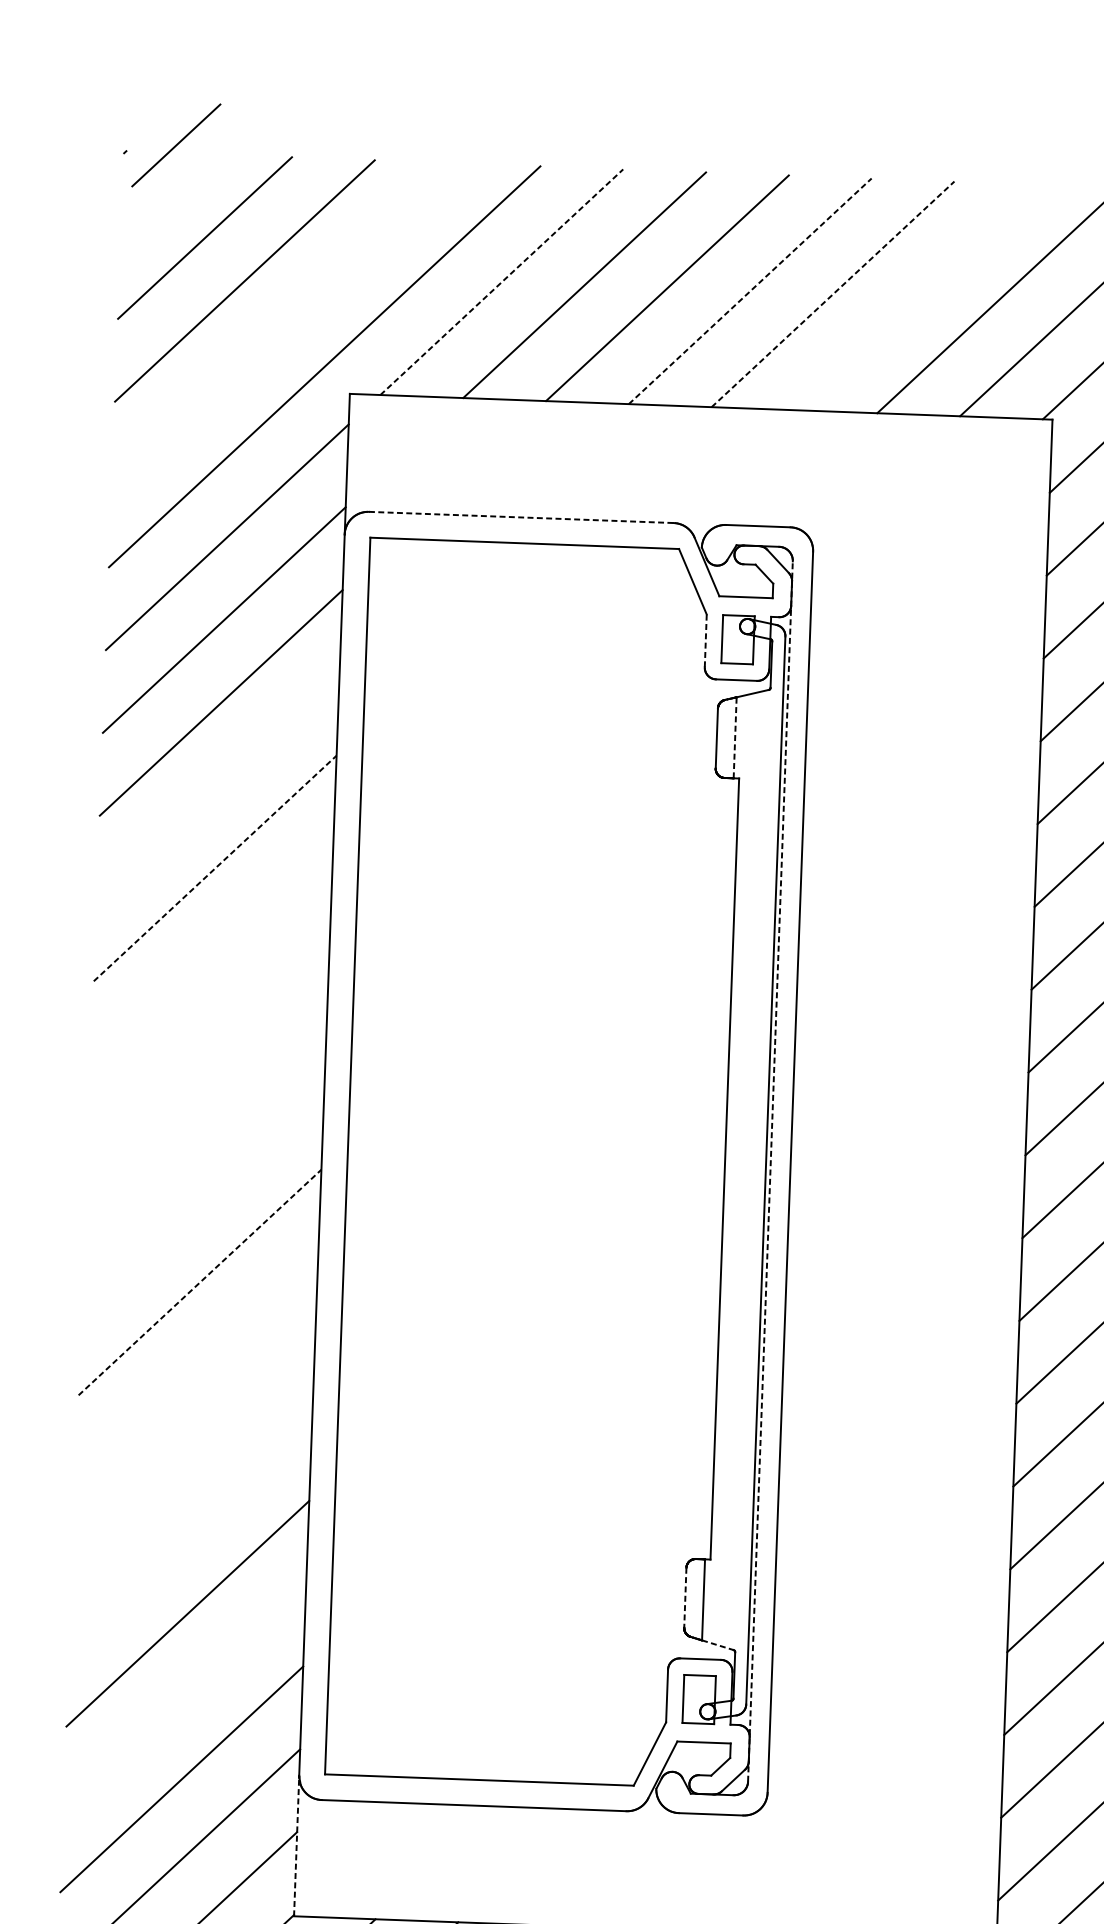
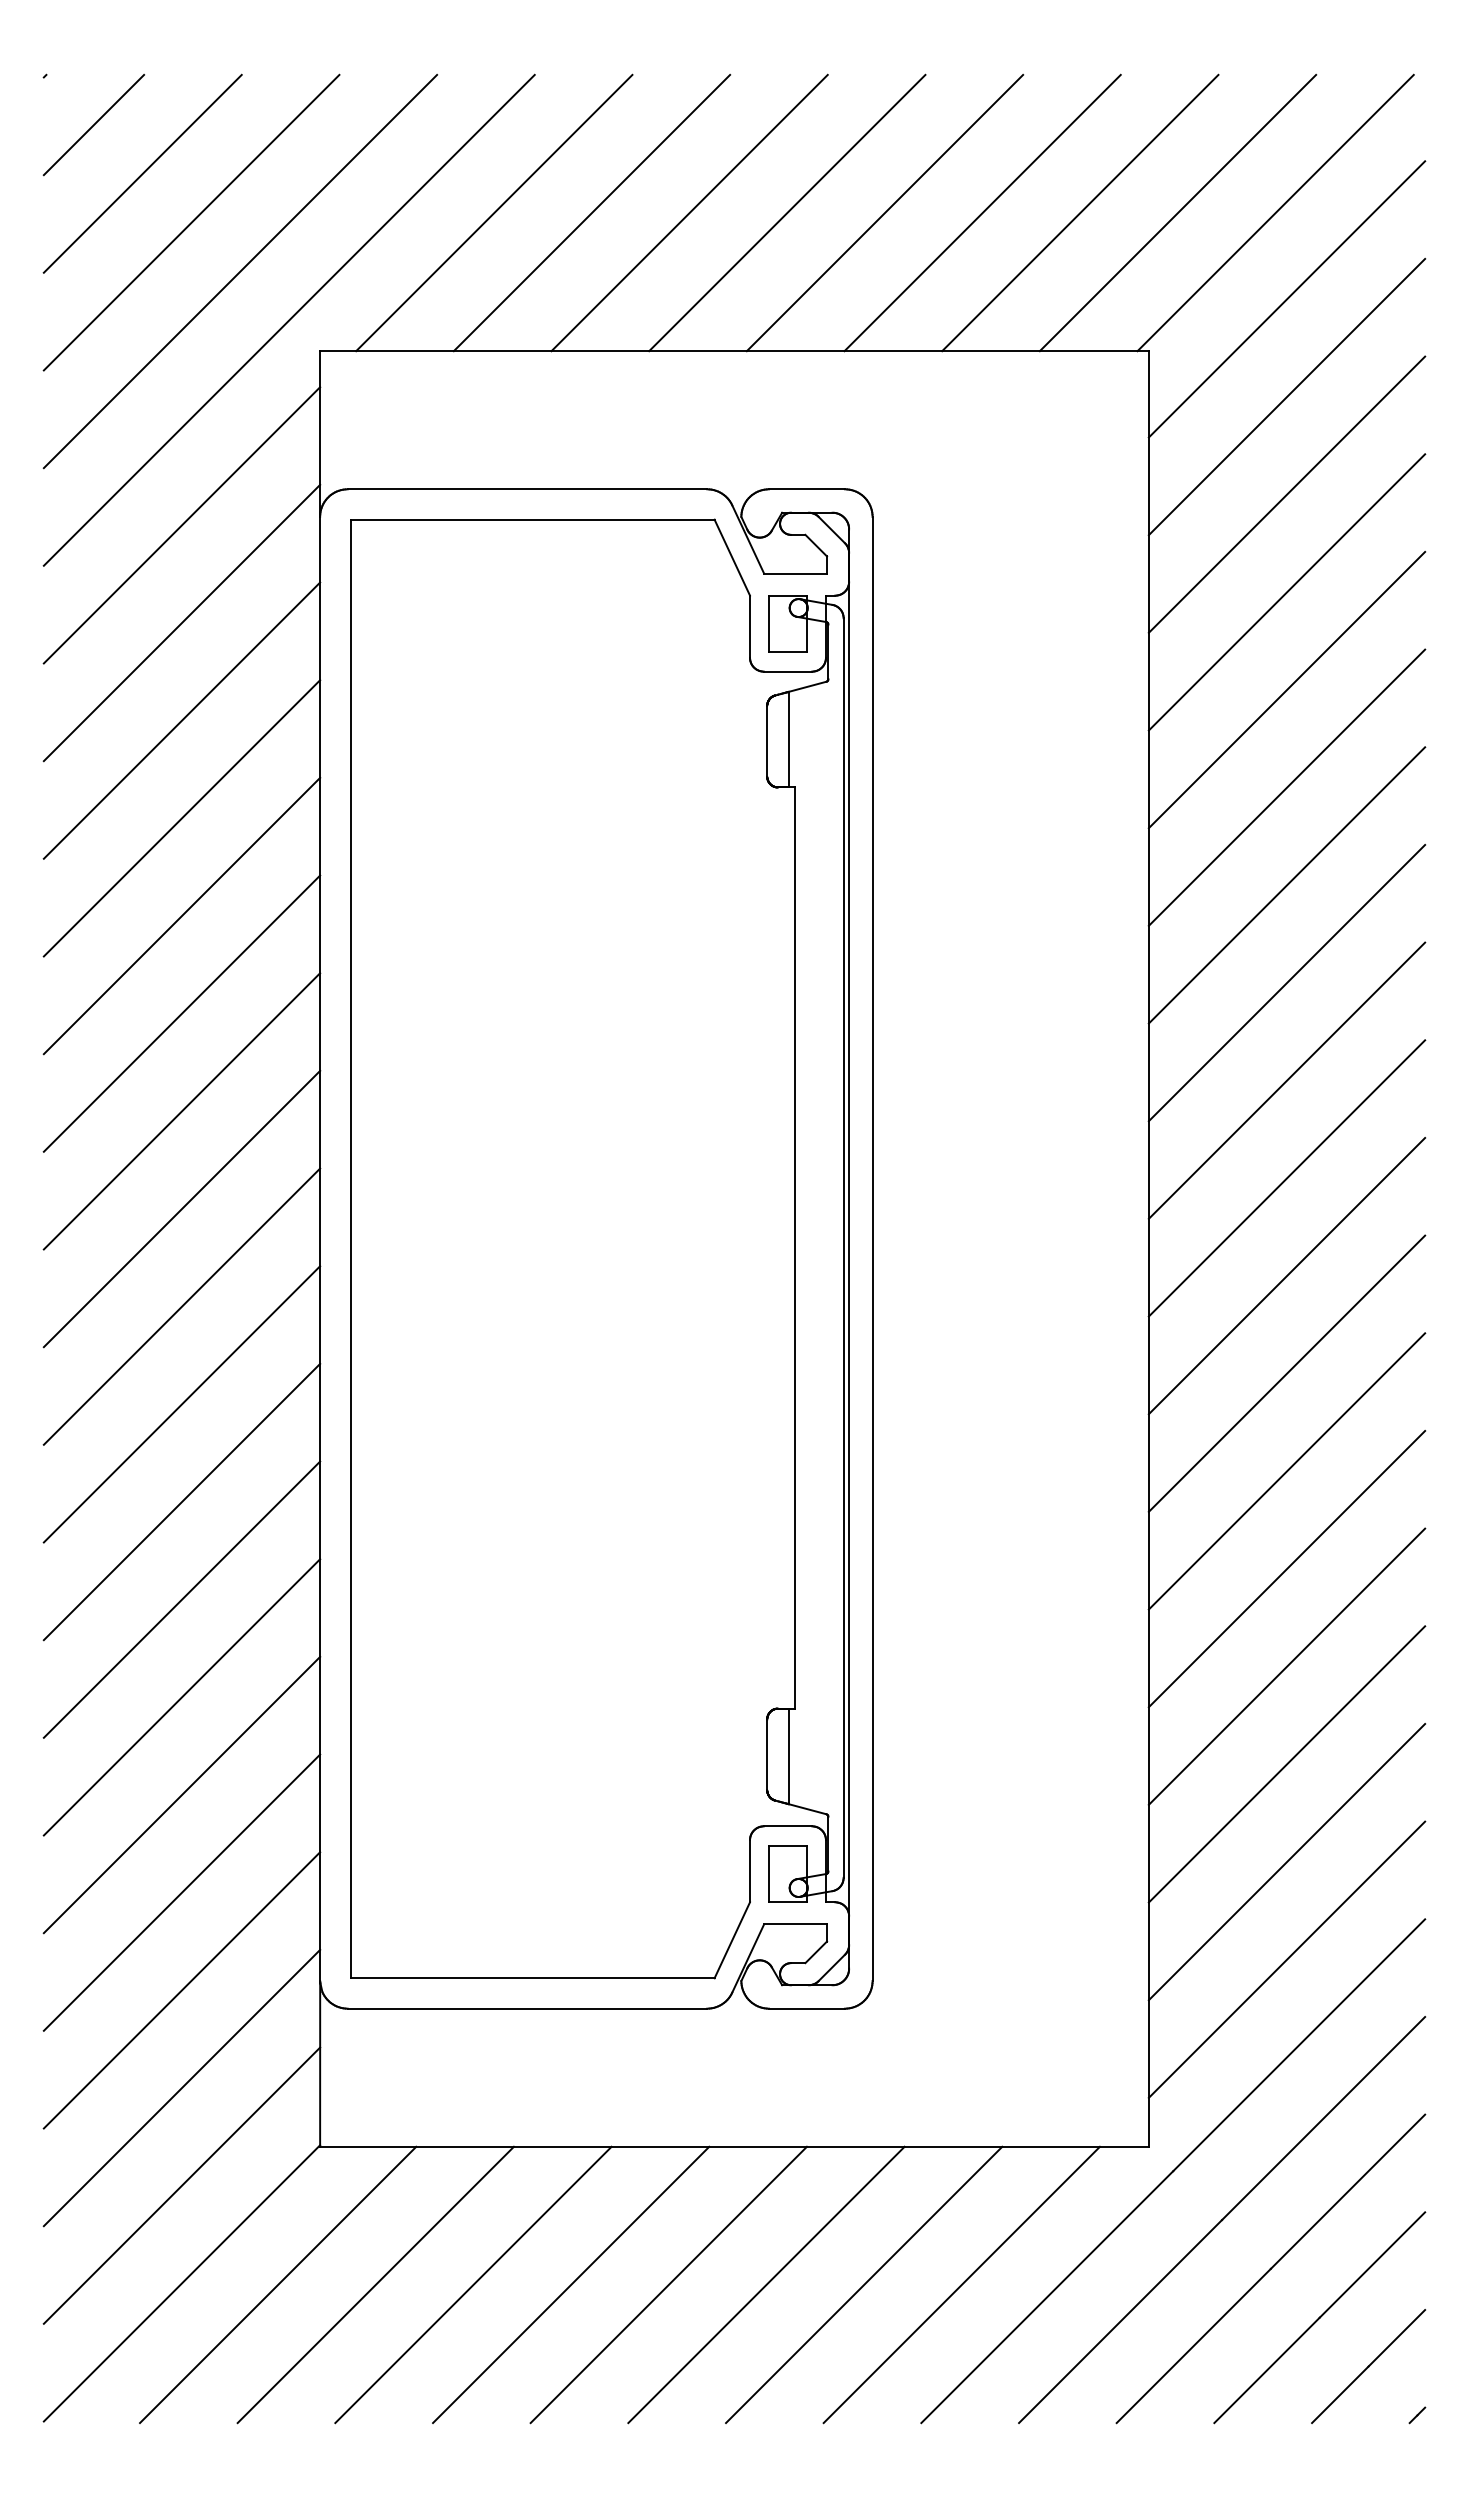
line: (175, 144) -> (93, 124), moved
line: (502, 281) -> (494, 212), dashed -> solid
line: (750, 290) -> (787, 212), dashed -> solid
line: (833, 293) -> (885, 212), dashed -> solid
line: (915, 296) -> (982, 212), added
line: (284, 323) -> (240, 271), added
line: (521, 517) -> (527, 489), dashed -> solid
line: (706, 640) -> (750, 626), dashed -> solid
line: (734, 737) -> (788, 739), dashed -> solid
line: (217, 785) -> (181, 818), added
line: (215, 868) -> (182, 915), dashed -> solid
line: (211, 951) -> (181, 1013), added
line: (208, 1034) -> (181, 1111), added
line: (205, 1116) -> (181, 1208), added
line: (770, 1171) -> (849, 1248), dashed -> solid
line: (202, 1199) -> (181, 1306), added
line: (200, 1282) -> (182, 1404), dashed -> solid
line: (196, 1364) -> (181, 1501), added
line: (193, 1447) -> (181, 1599), added
line: (190, 1531) -> (181, 1697), added
line: (685, 1598) -> (767, 1755), dashed -> solid
line: (718, 1645) -> (808, 1809), dashed -> solid
line: (184, 1696) -> (181, 1892), added
line: (296, 1846) -> (320, 2064), dashed -> solid

